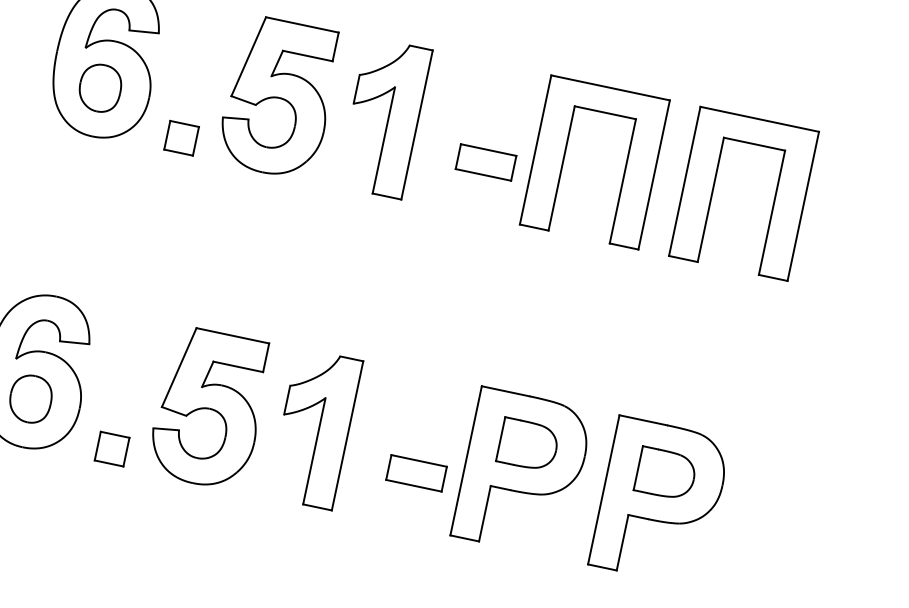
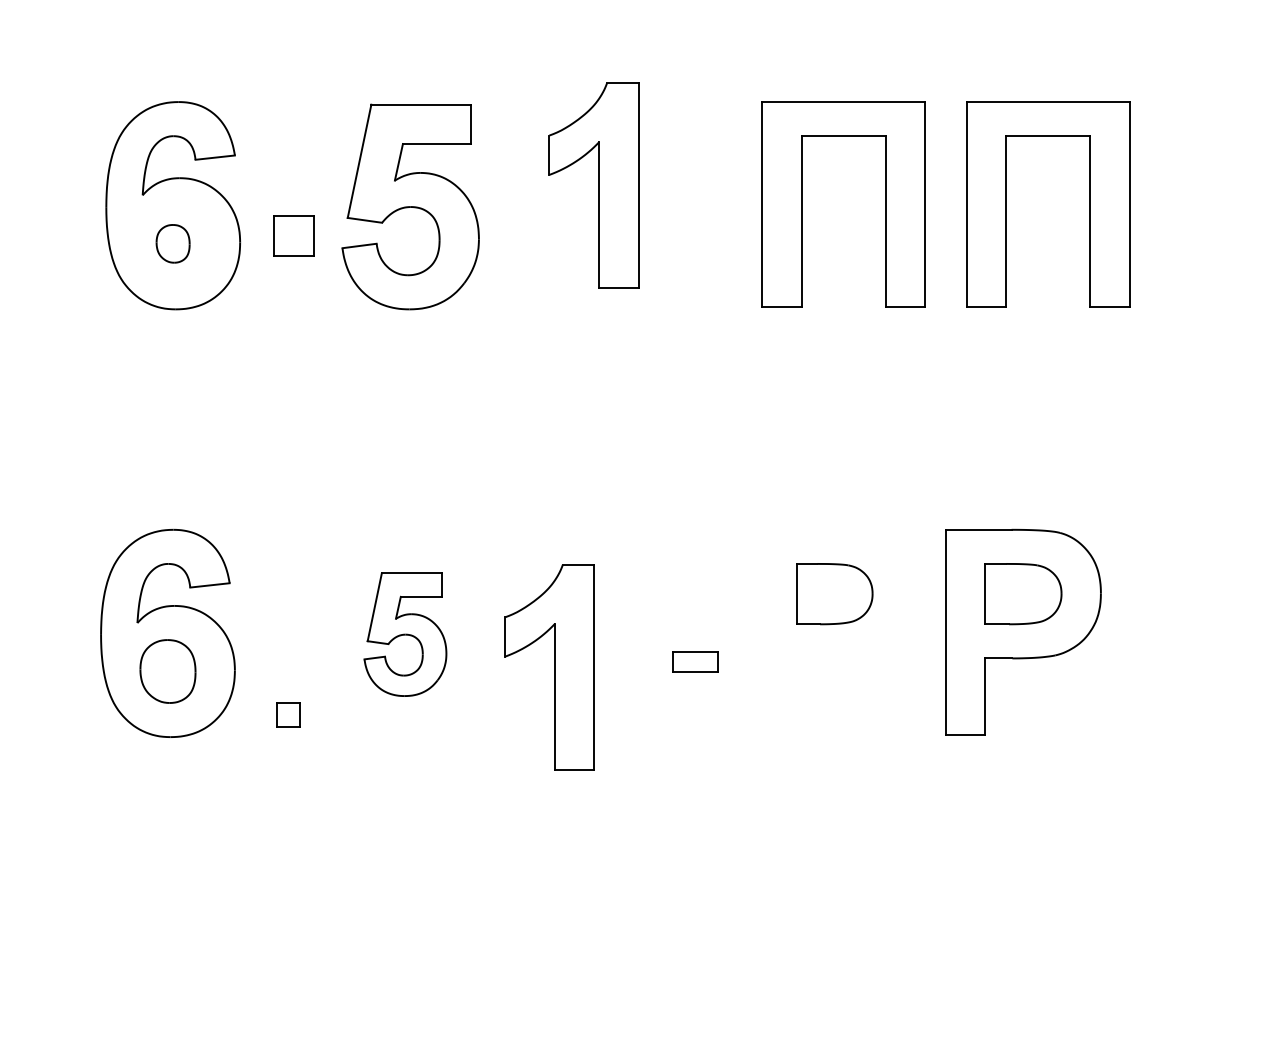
part: (99, 87) -> (172, 243), size x0.6
part: (384, 118) -> (593, 185), moved
part: (181, 137) -> (293, 235), moved
part: (485, 162) -> (700, 234), removed
part: (209, 408) -> (405, 634), size x0.6
part: (314, 429) -> (549, 667), moved
part: (112, 448) -> (288, 714), size x0.6
part: (416, 472) -> (695, 661), size x0.6
part: (522, 472) -> (834, 631), removed

